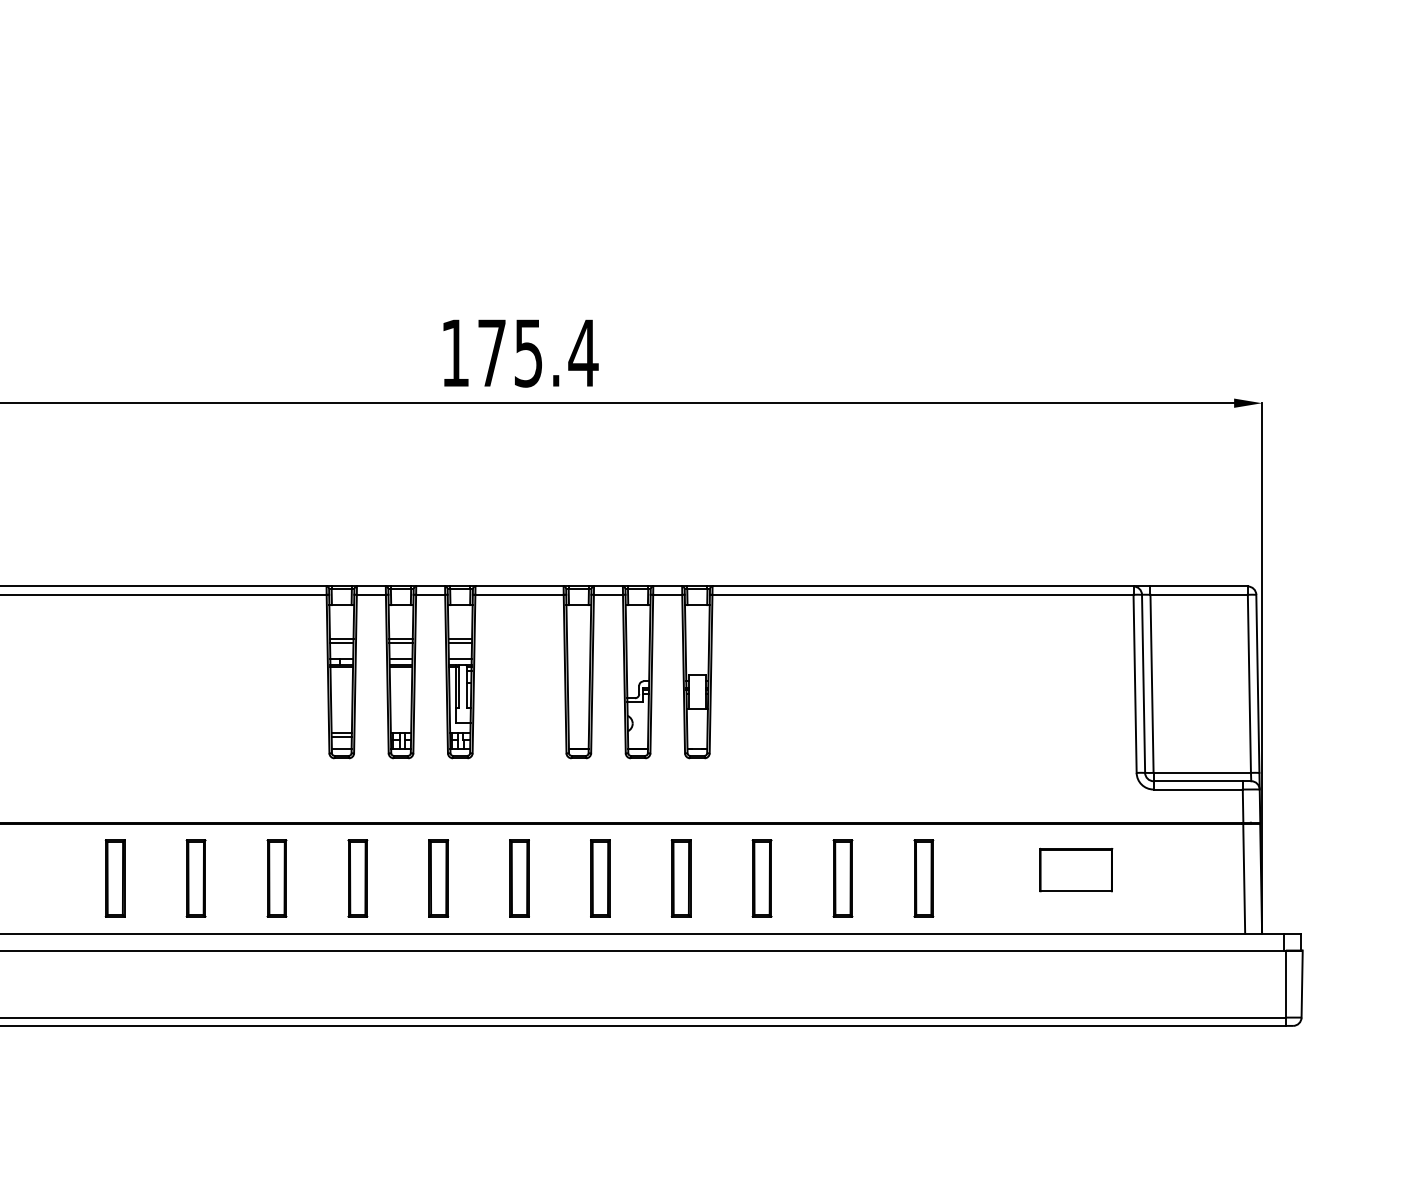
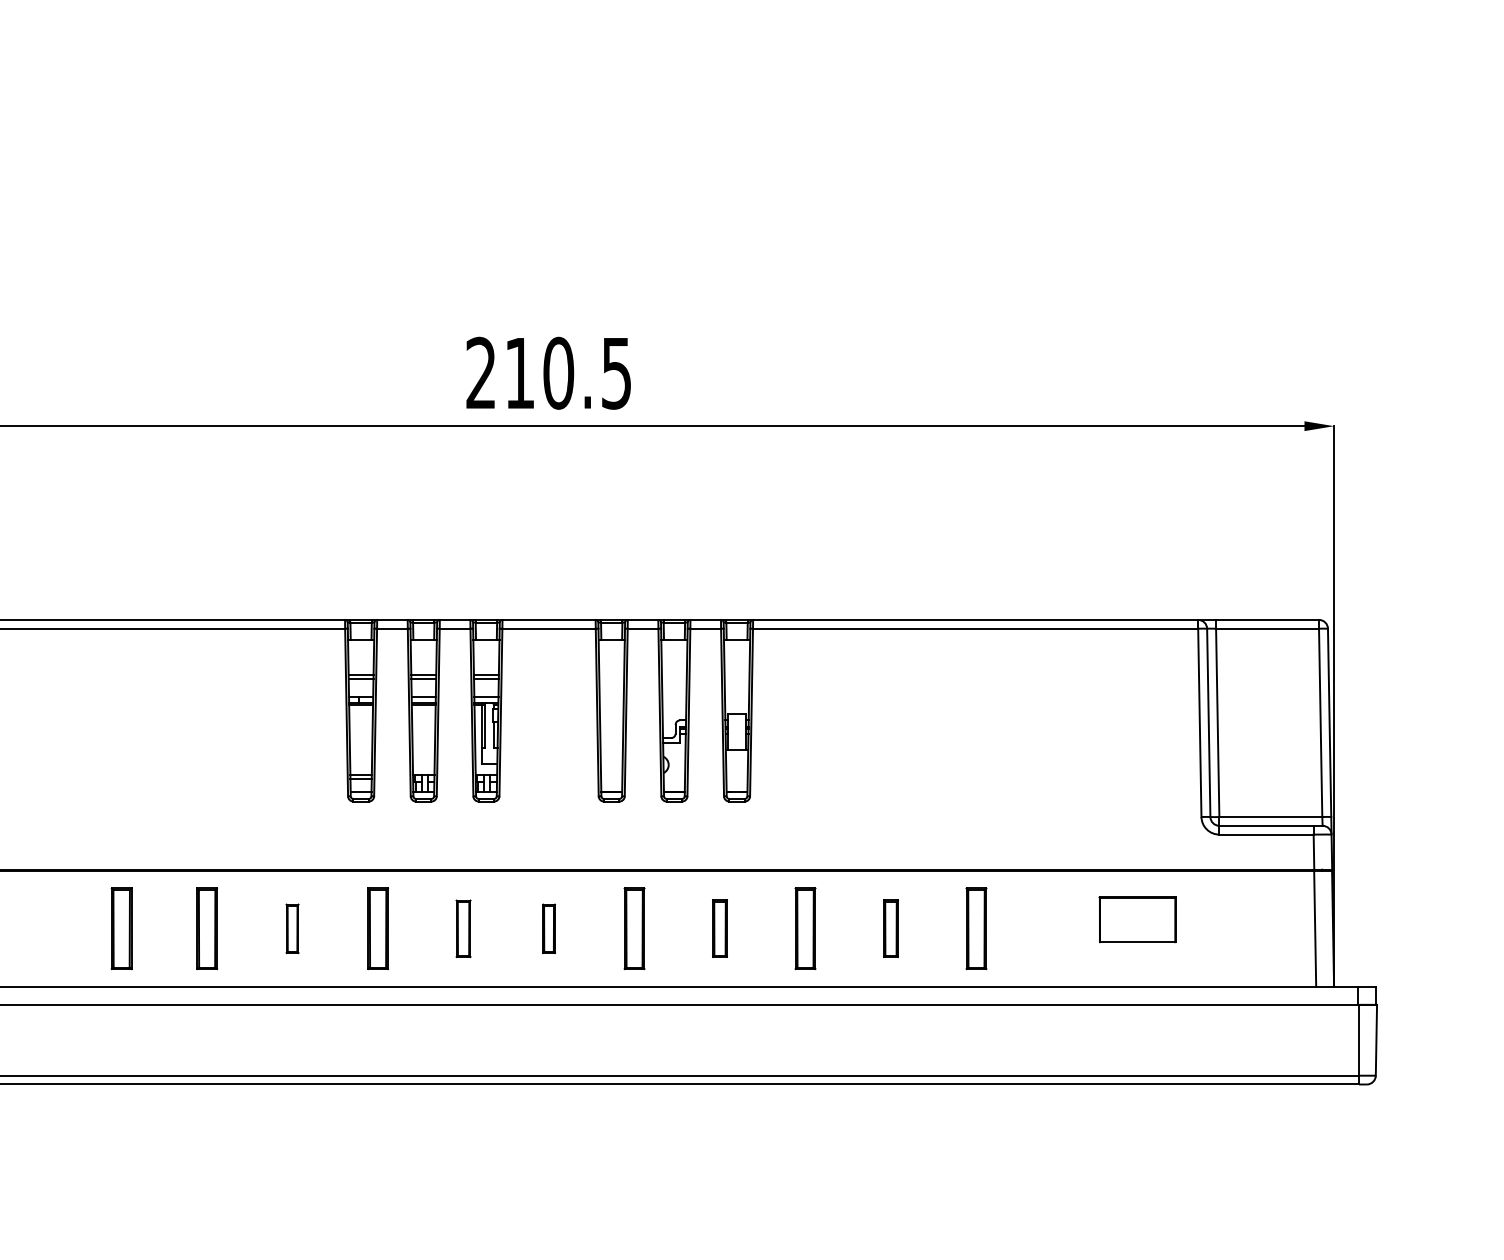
text: (519, 352) -> (549, 372), 175.4 -> 210.5
part: (276, 878) -> (292, 928), size x0.6
part: (438, 878) -> (463, 928), size x0.7
part: (519, 878) -> (548, 928), size x0.6
part: (680, 878) -> (719, 928), size x0.7
part: (842, 878) -> (890, 928), size x0.7

